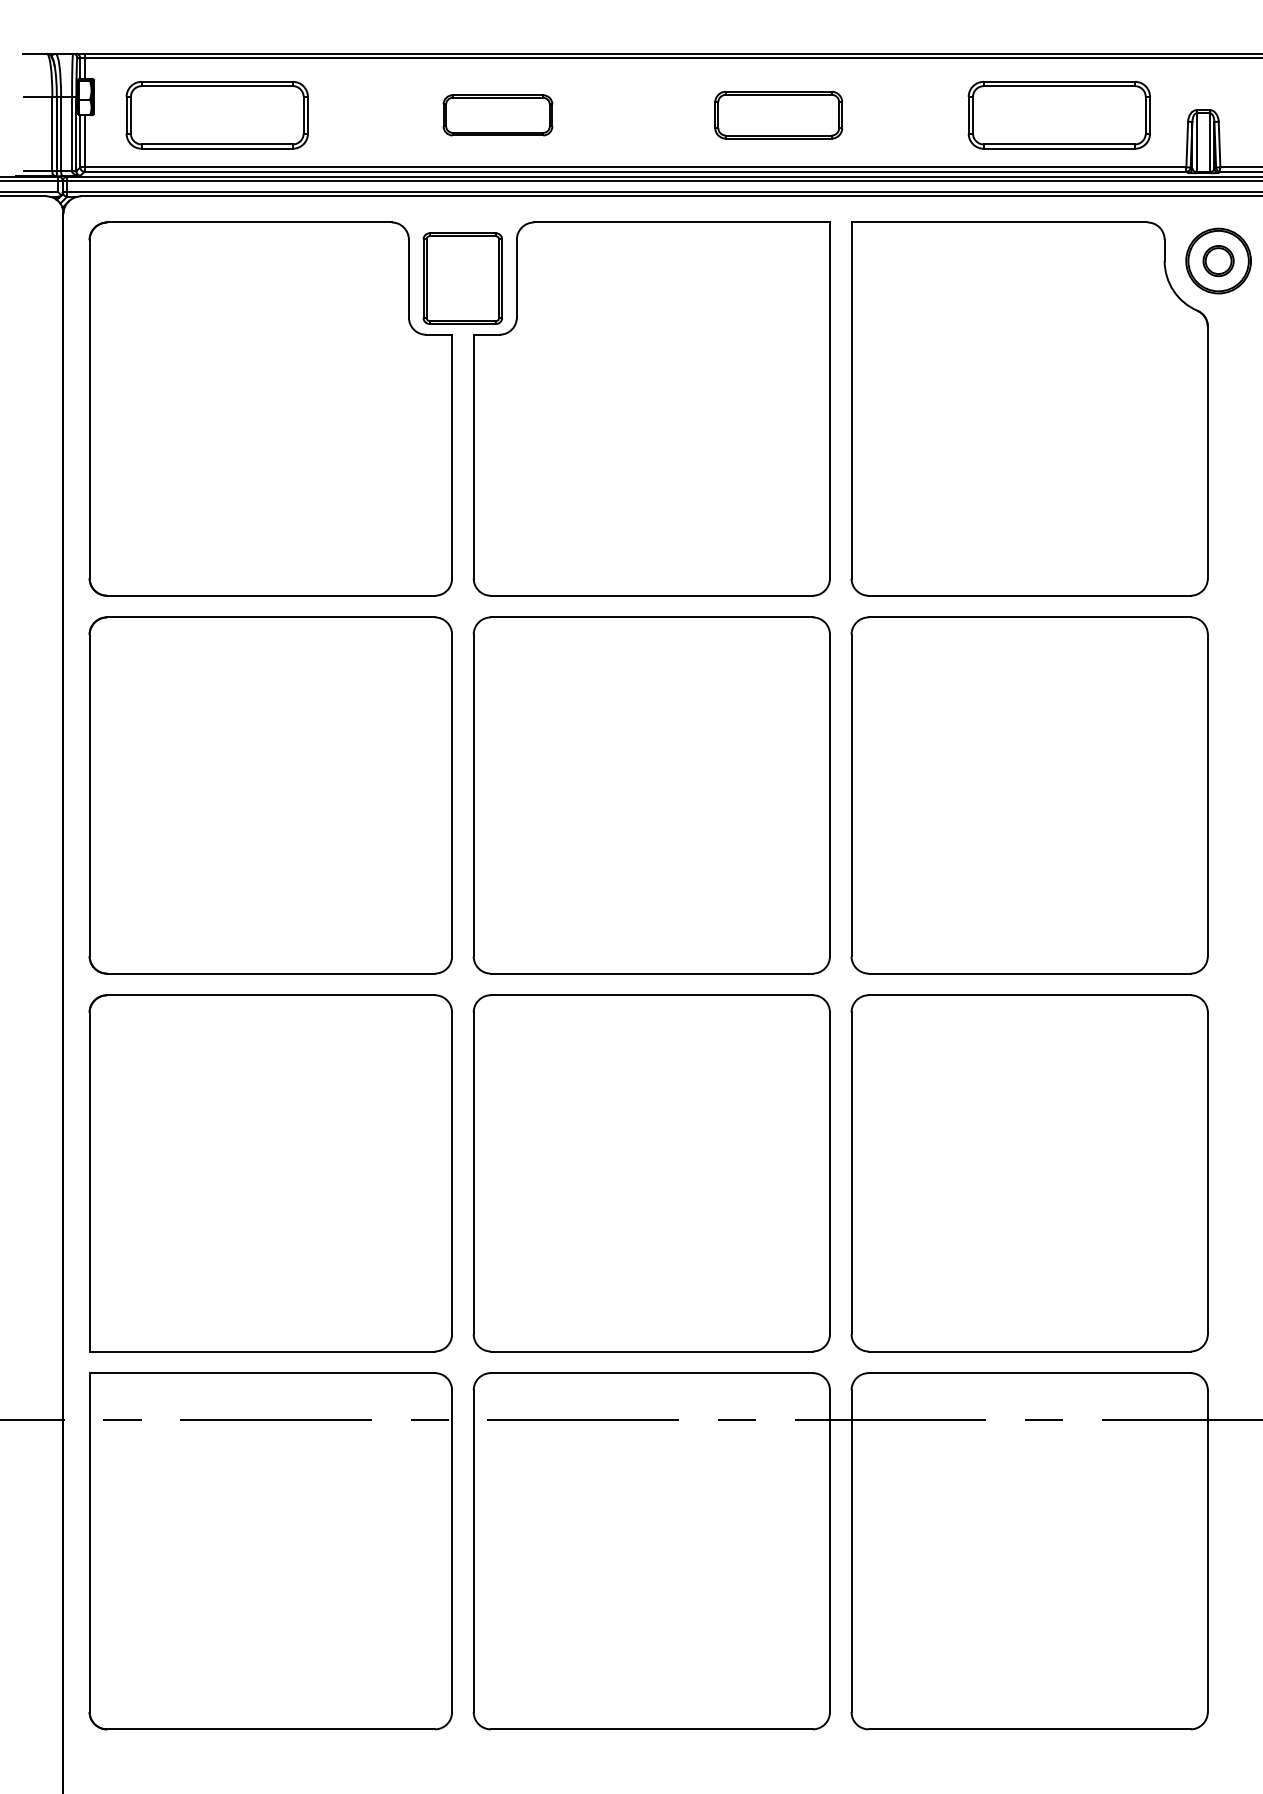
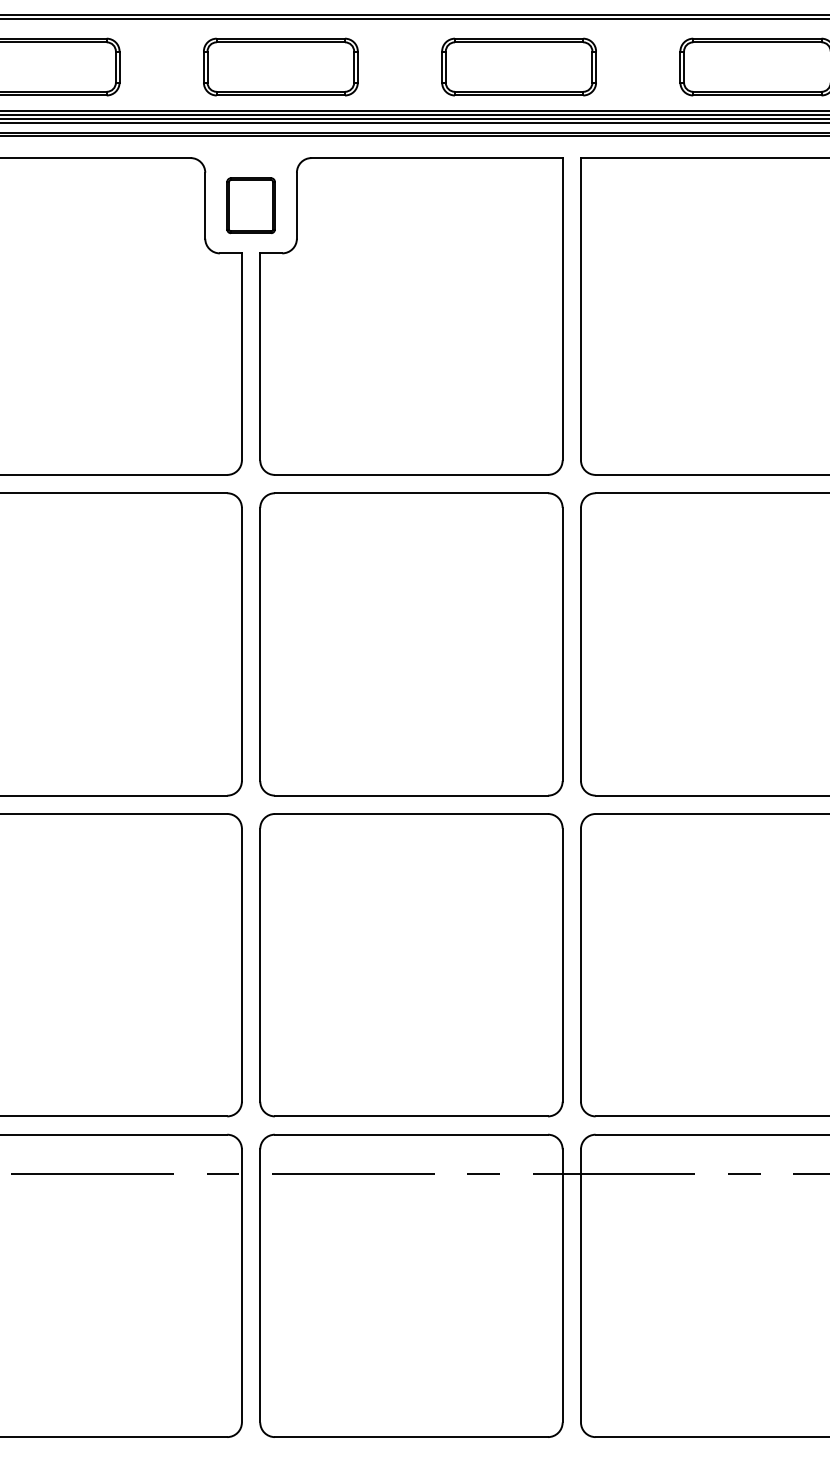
part: (778, 114) -> (518, 66), size x1.43
part: (497, 115) -> (280, 67), size x1.67
part: (462, 278) -> (250, 205), size x0.71

